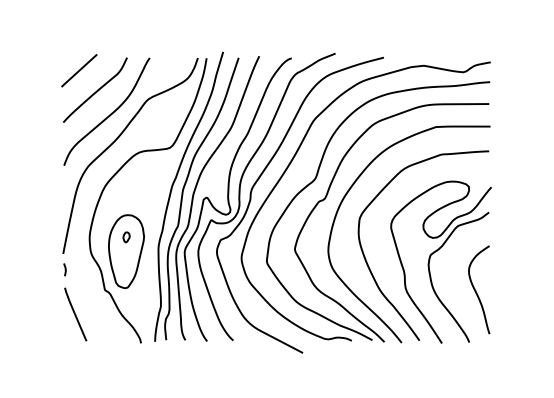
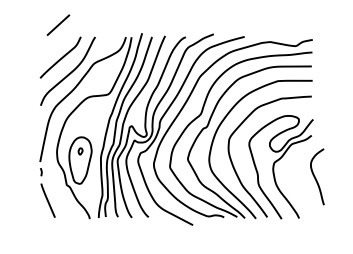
line: (79, 69) -> (58, 24), moved
curve: (476, 289) -> (315, 176), moved

